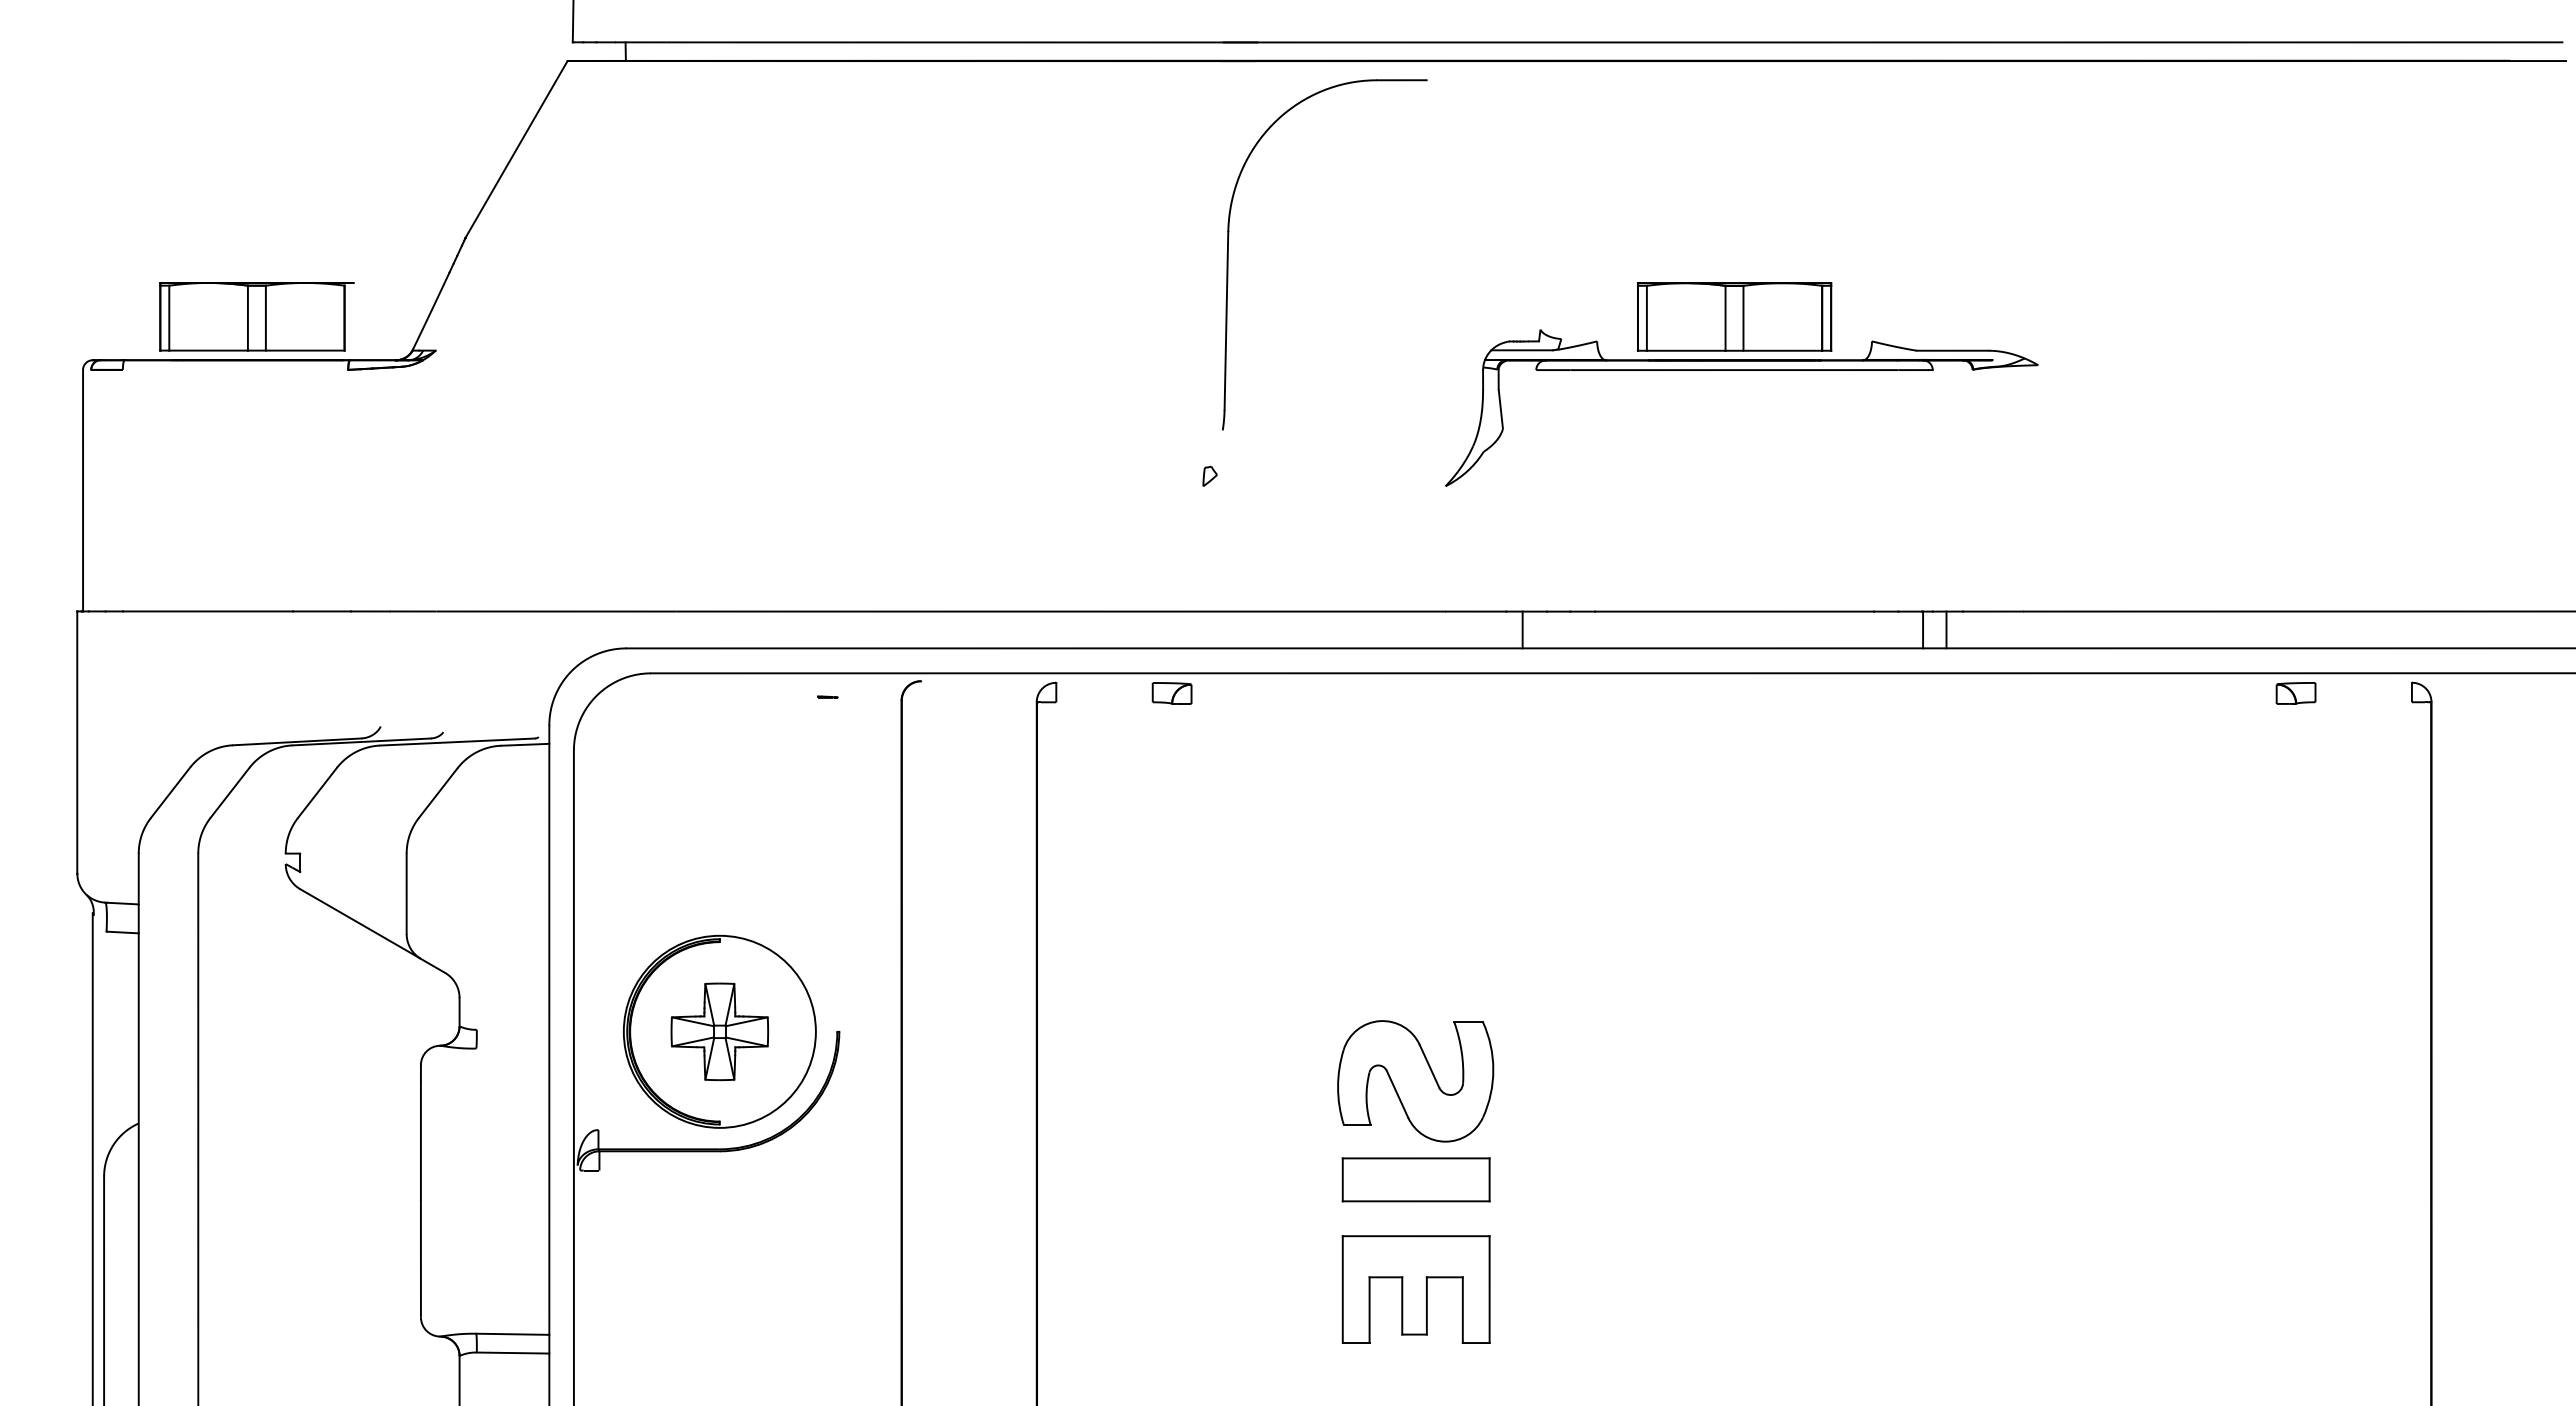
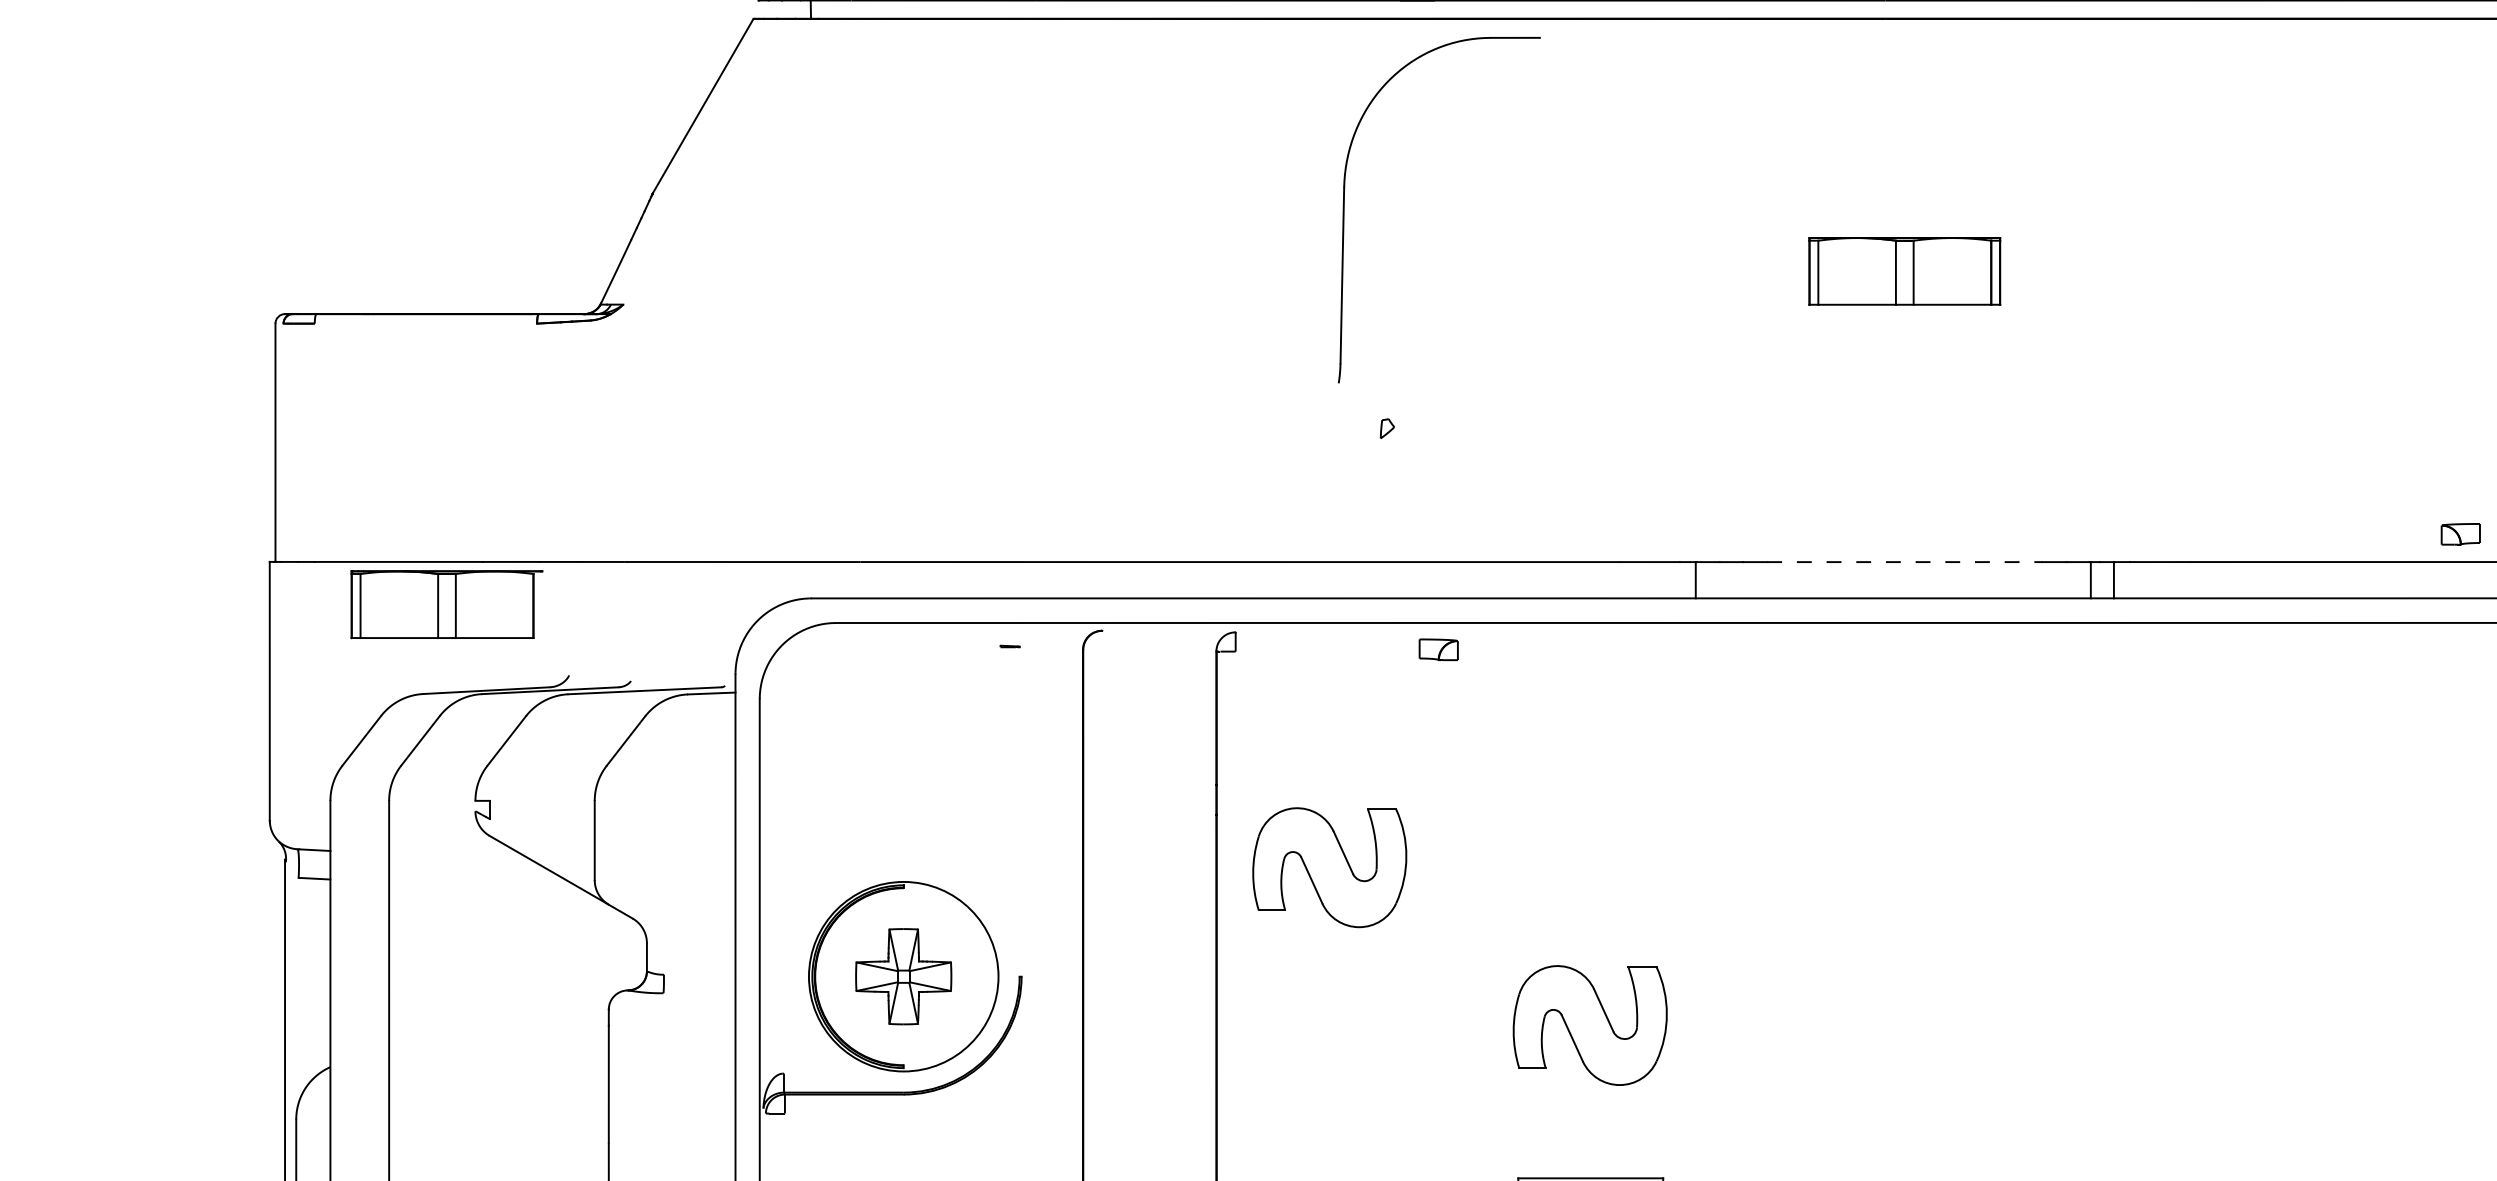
part: (1228, 254) -> (1344, 209), moved
part: (256, 316) -> (446, 604), moved
part: (1741, 370) -> (1911, 324), removed
line: (1735, 611) -> (1905, 561), solid -> dashed
part: (1171, 693) -> (1438, 649), moved
part: (2295, 693) -> (2460, 534), moved
part: (1151, 921) -> (1329, 867), added
part: (1415, 1179) -> (1590, 1122), removed

